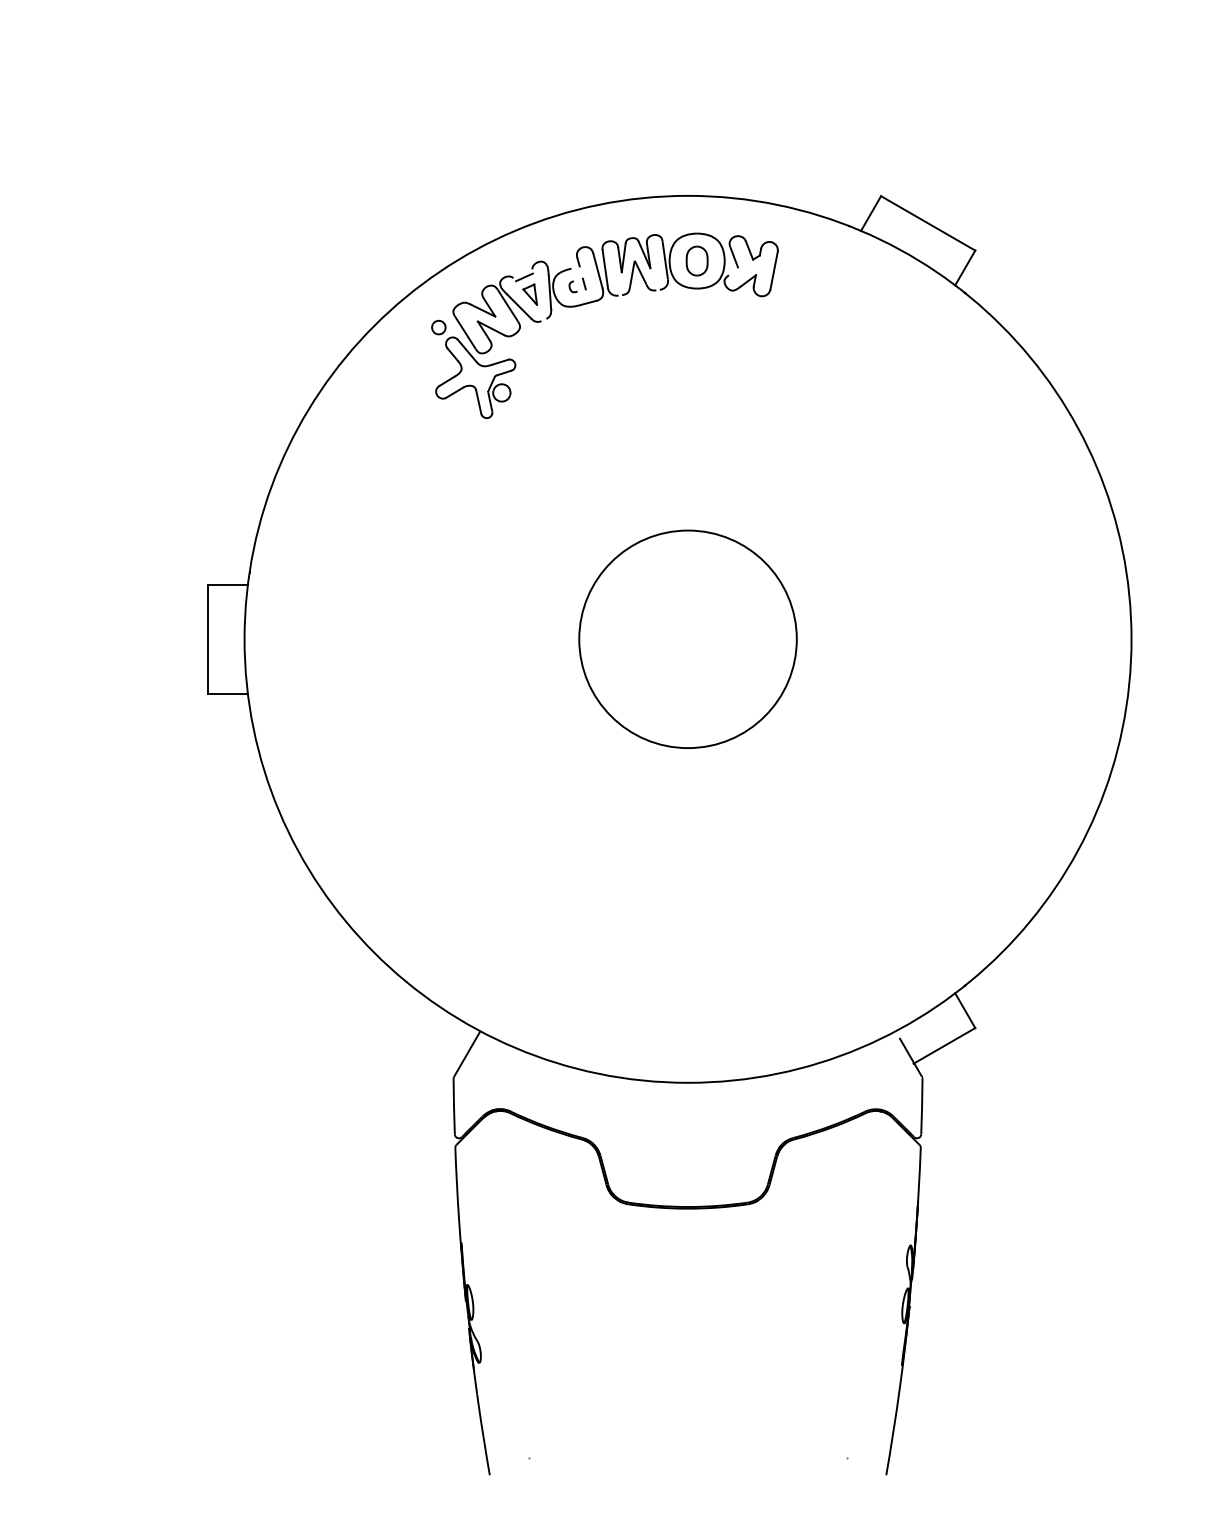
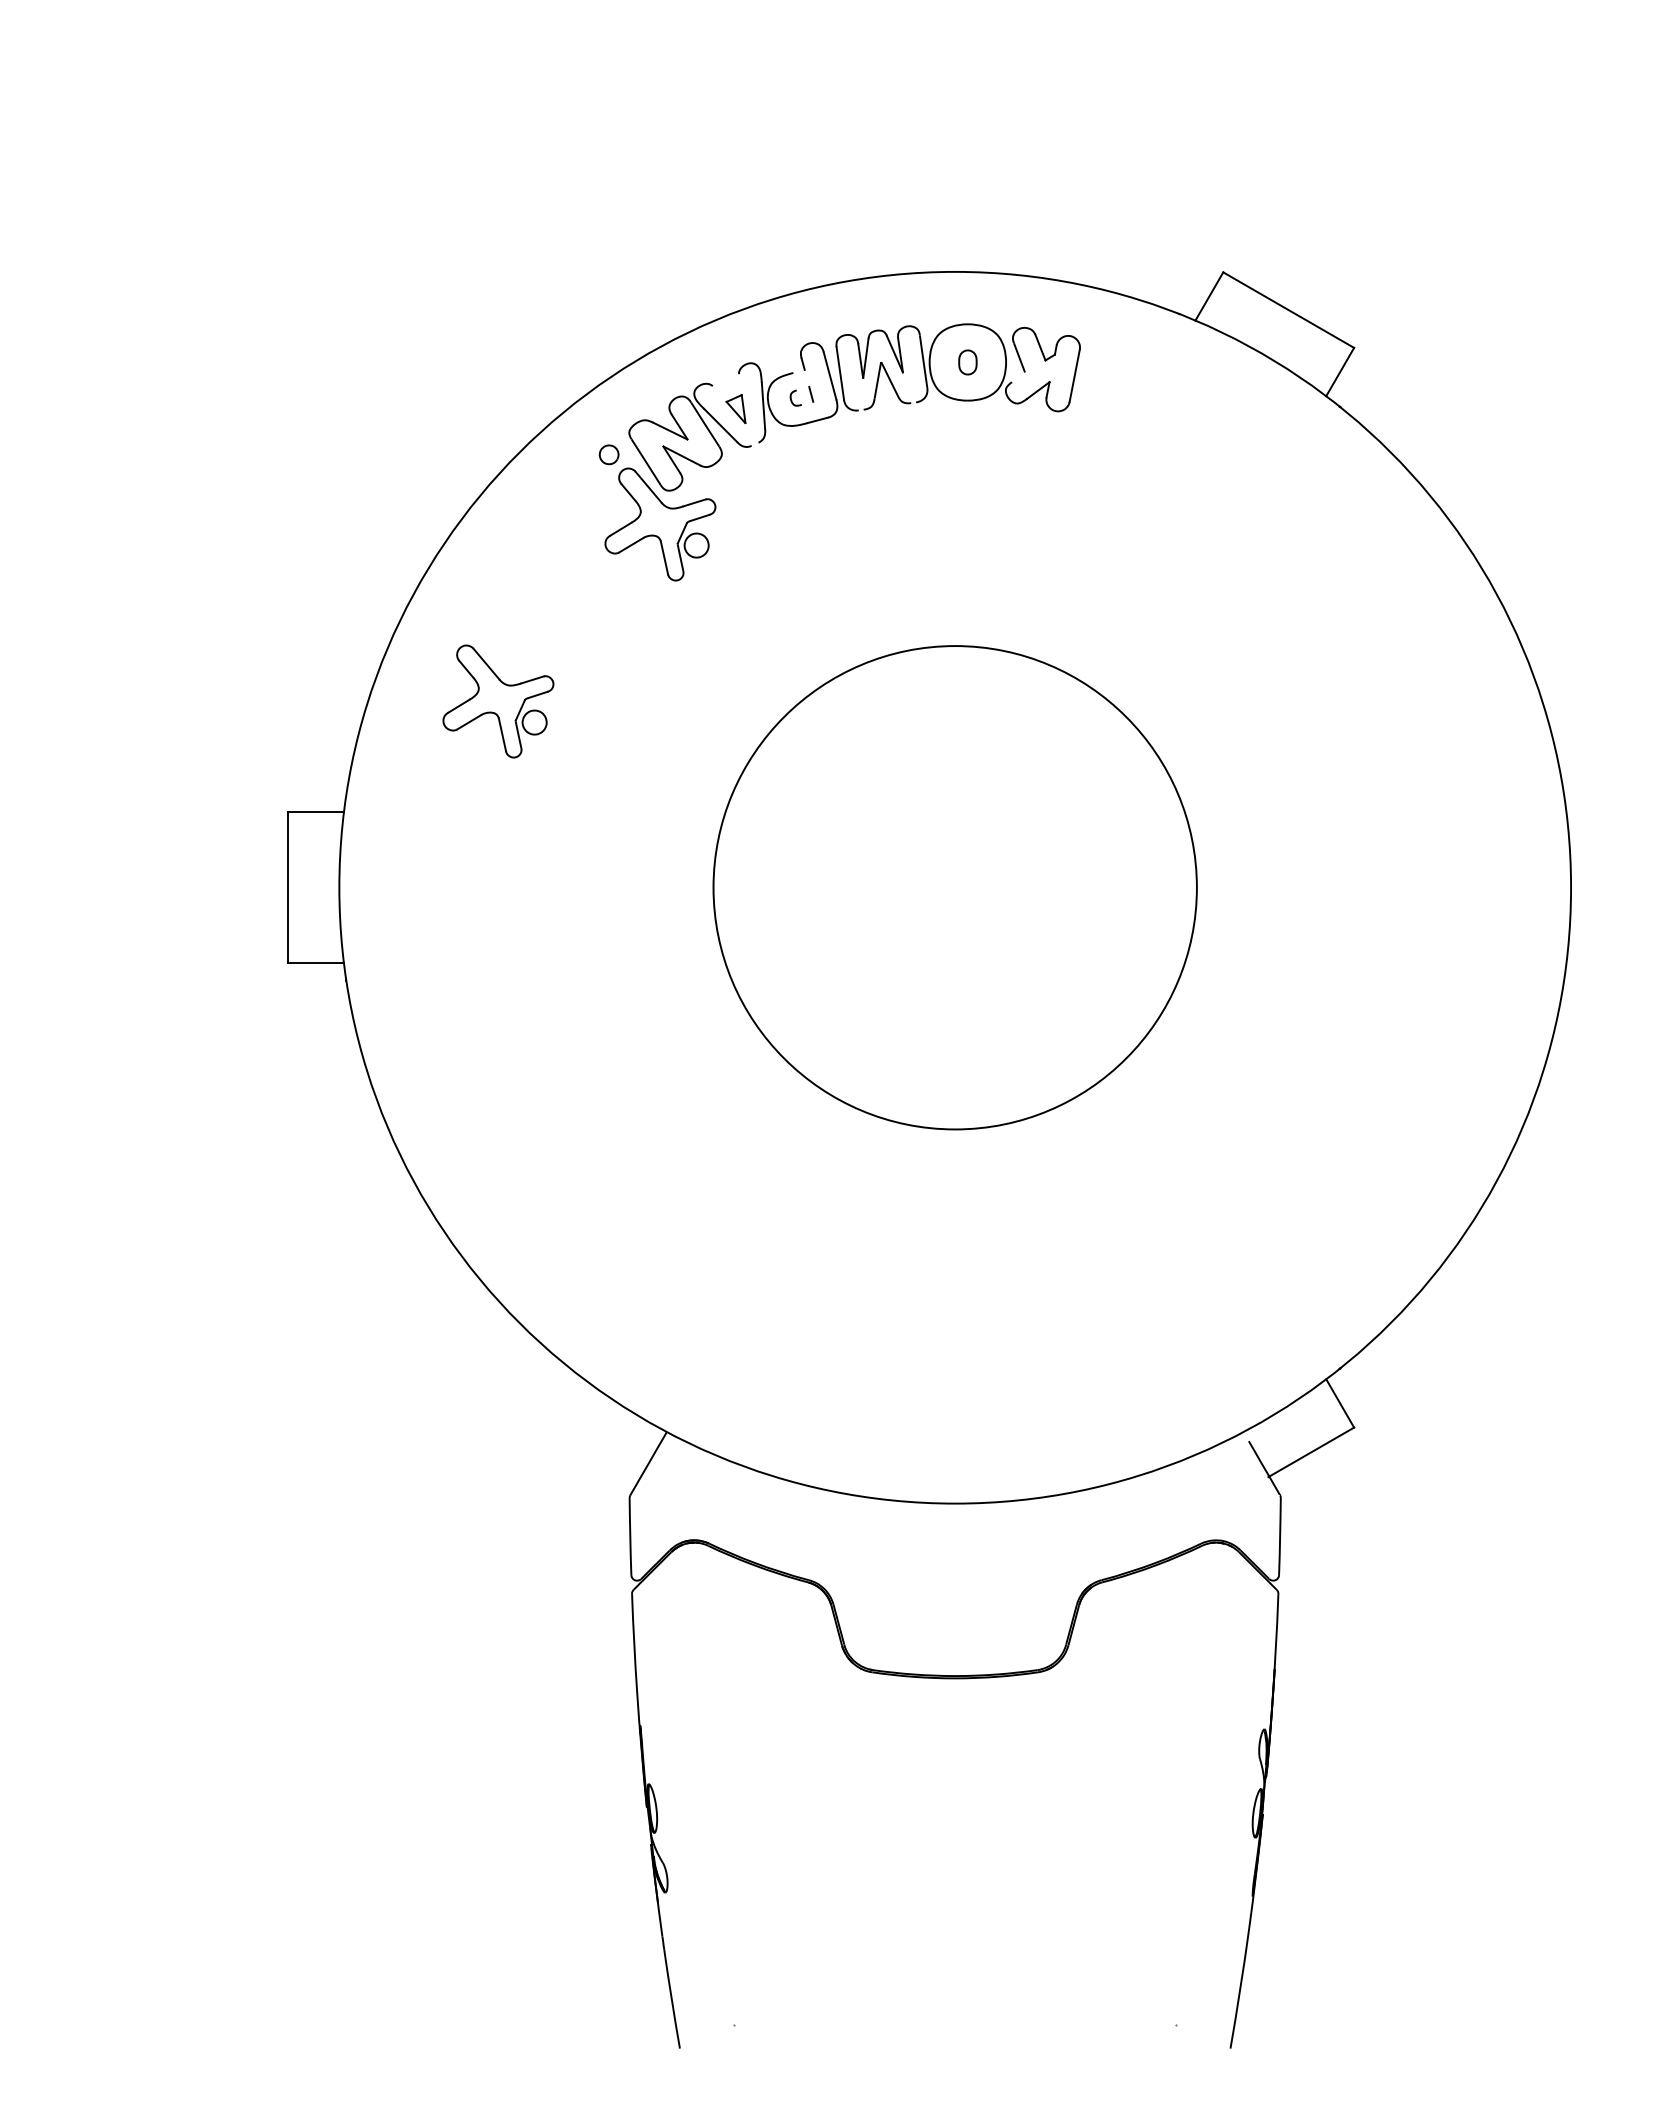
part: (696, 261) -> (967, 362), size x0.6
line: (524, 276) -> (727, 384), removed
part: (359, 505) -> (498, 701), added
circle: (688, 639) -> (955, 887), size x1.6

